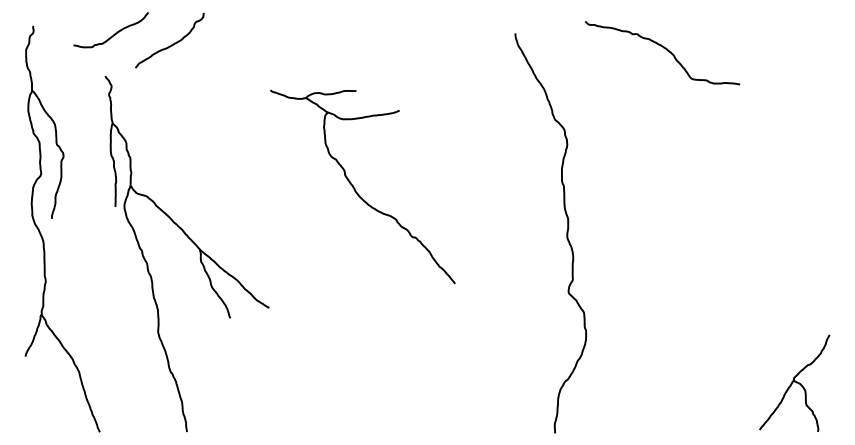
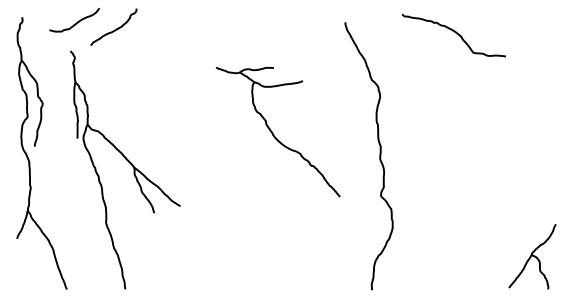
curve: (664, 50) -> (455, 33), moved
part: (363, 187) -> (278, 132), moved

